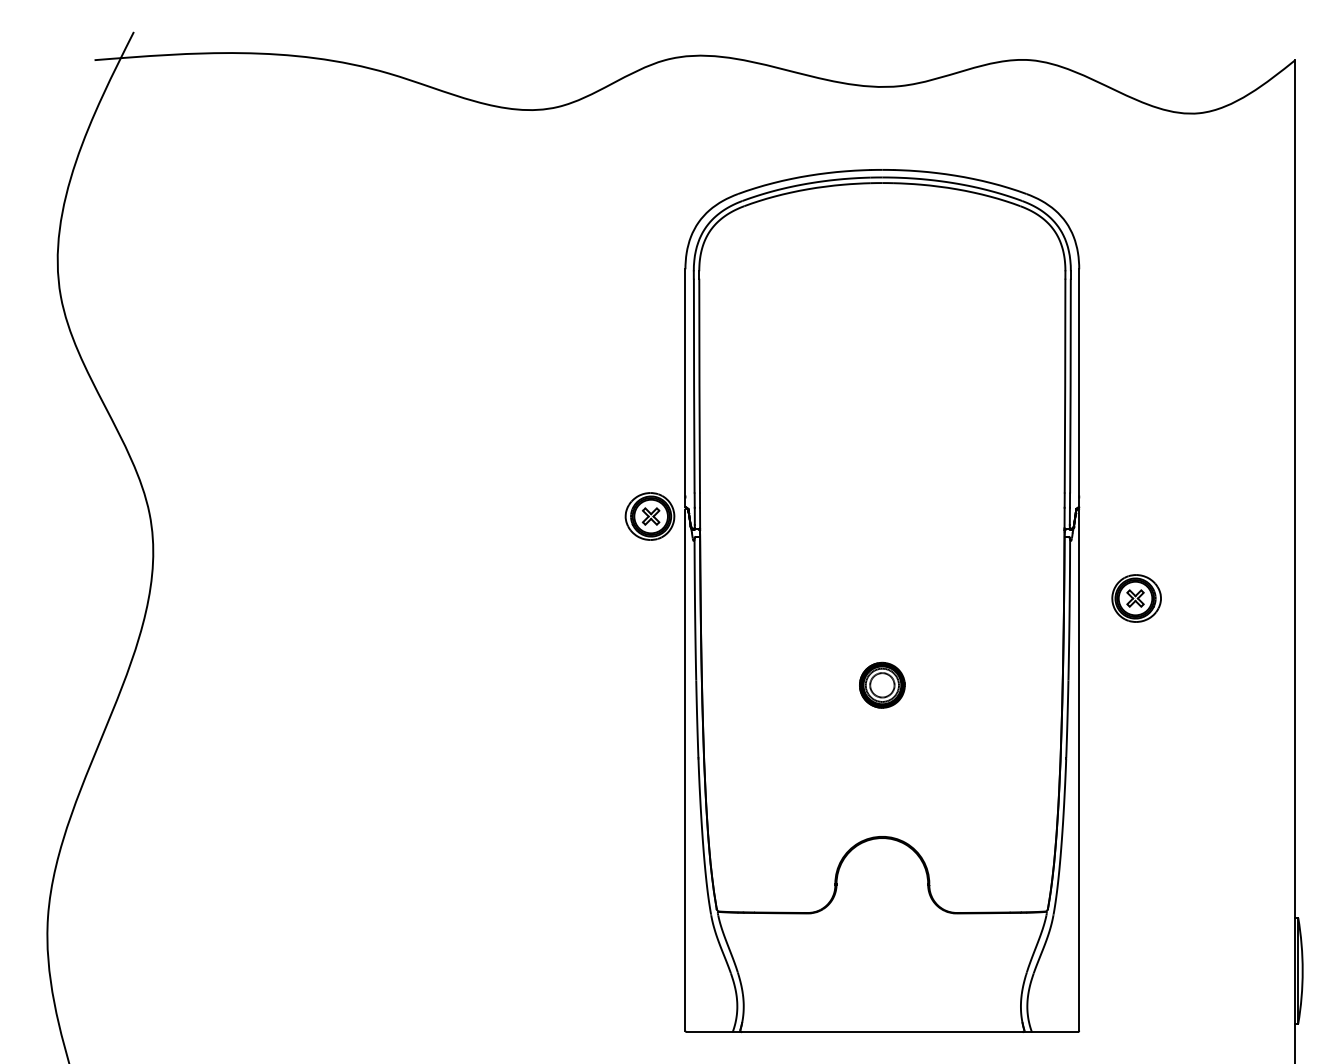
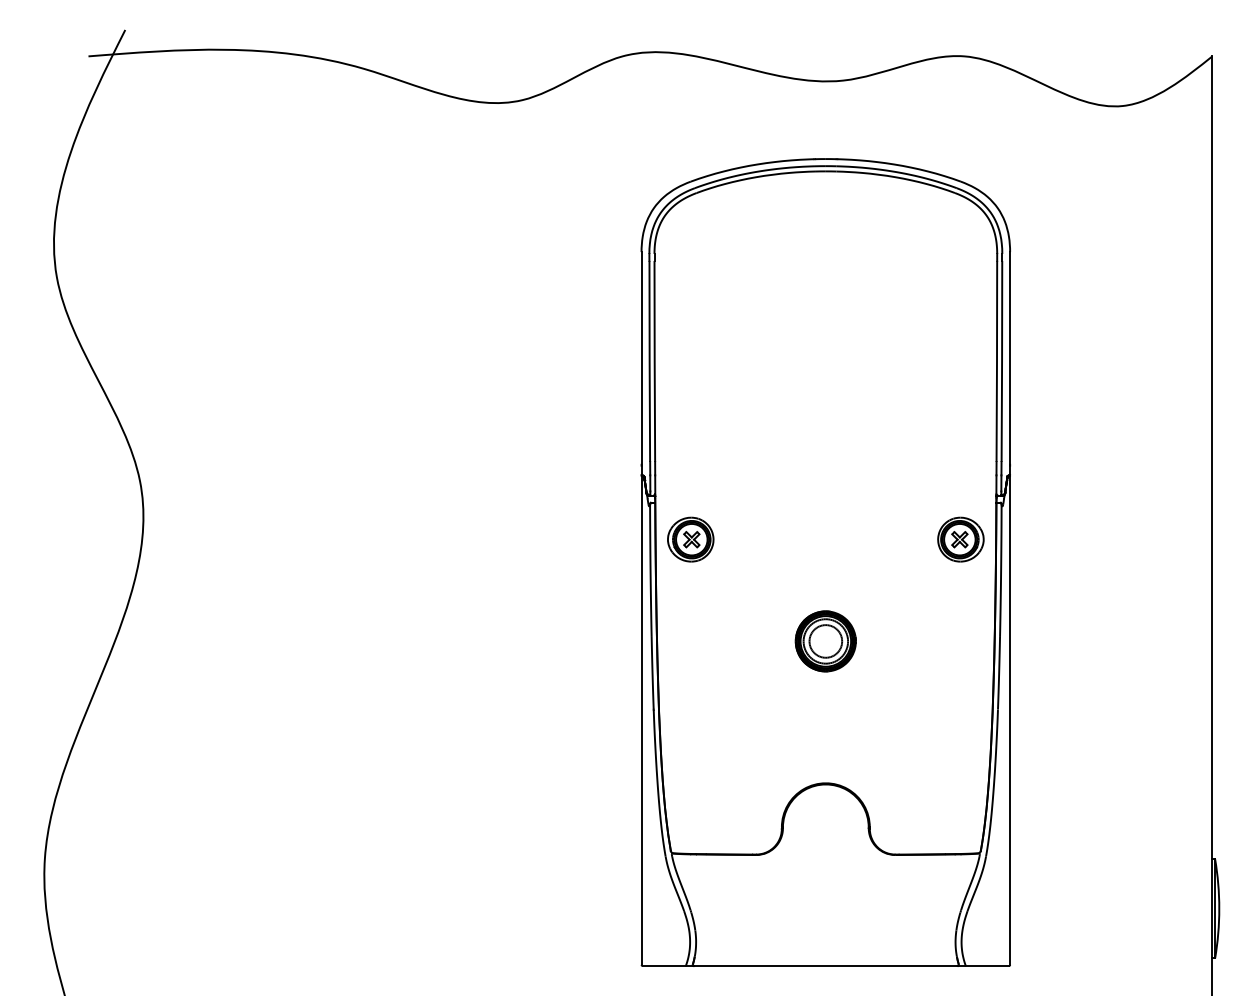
part: (649, 516) -> (690, 539), moved
part: (1136, 598) -> (960, 539), moved
part: (882, 685) -> (825, 641), size x1.43

